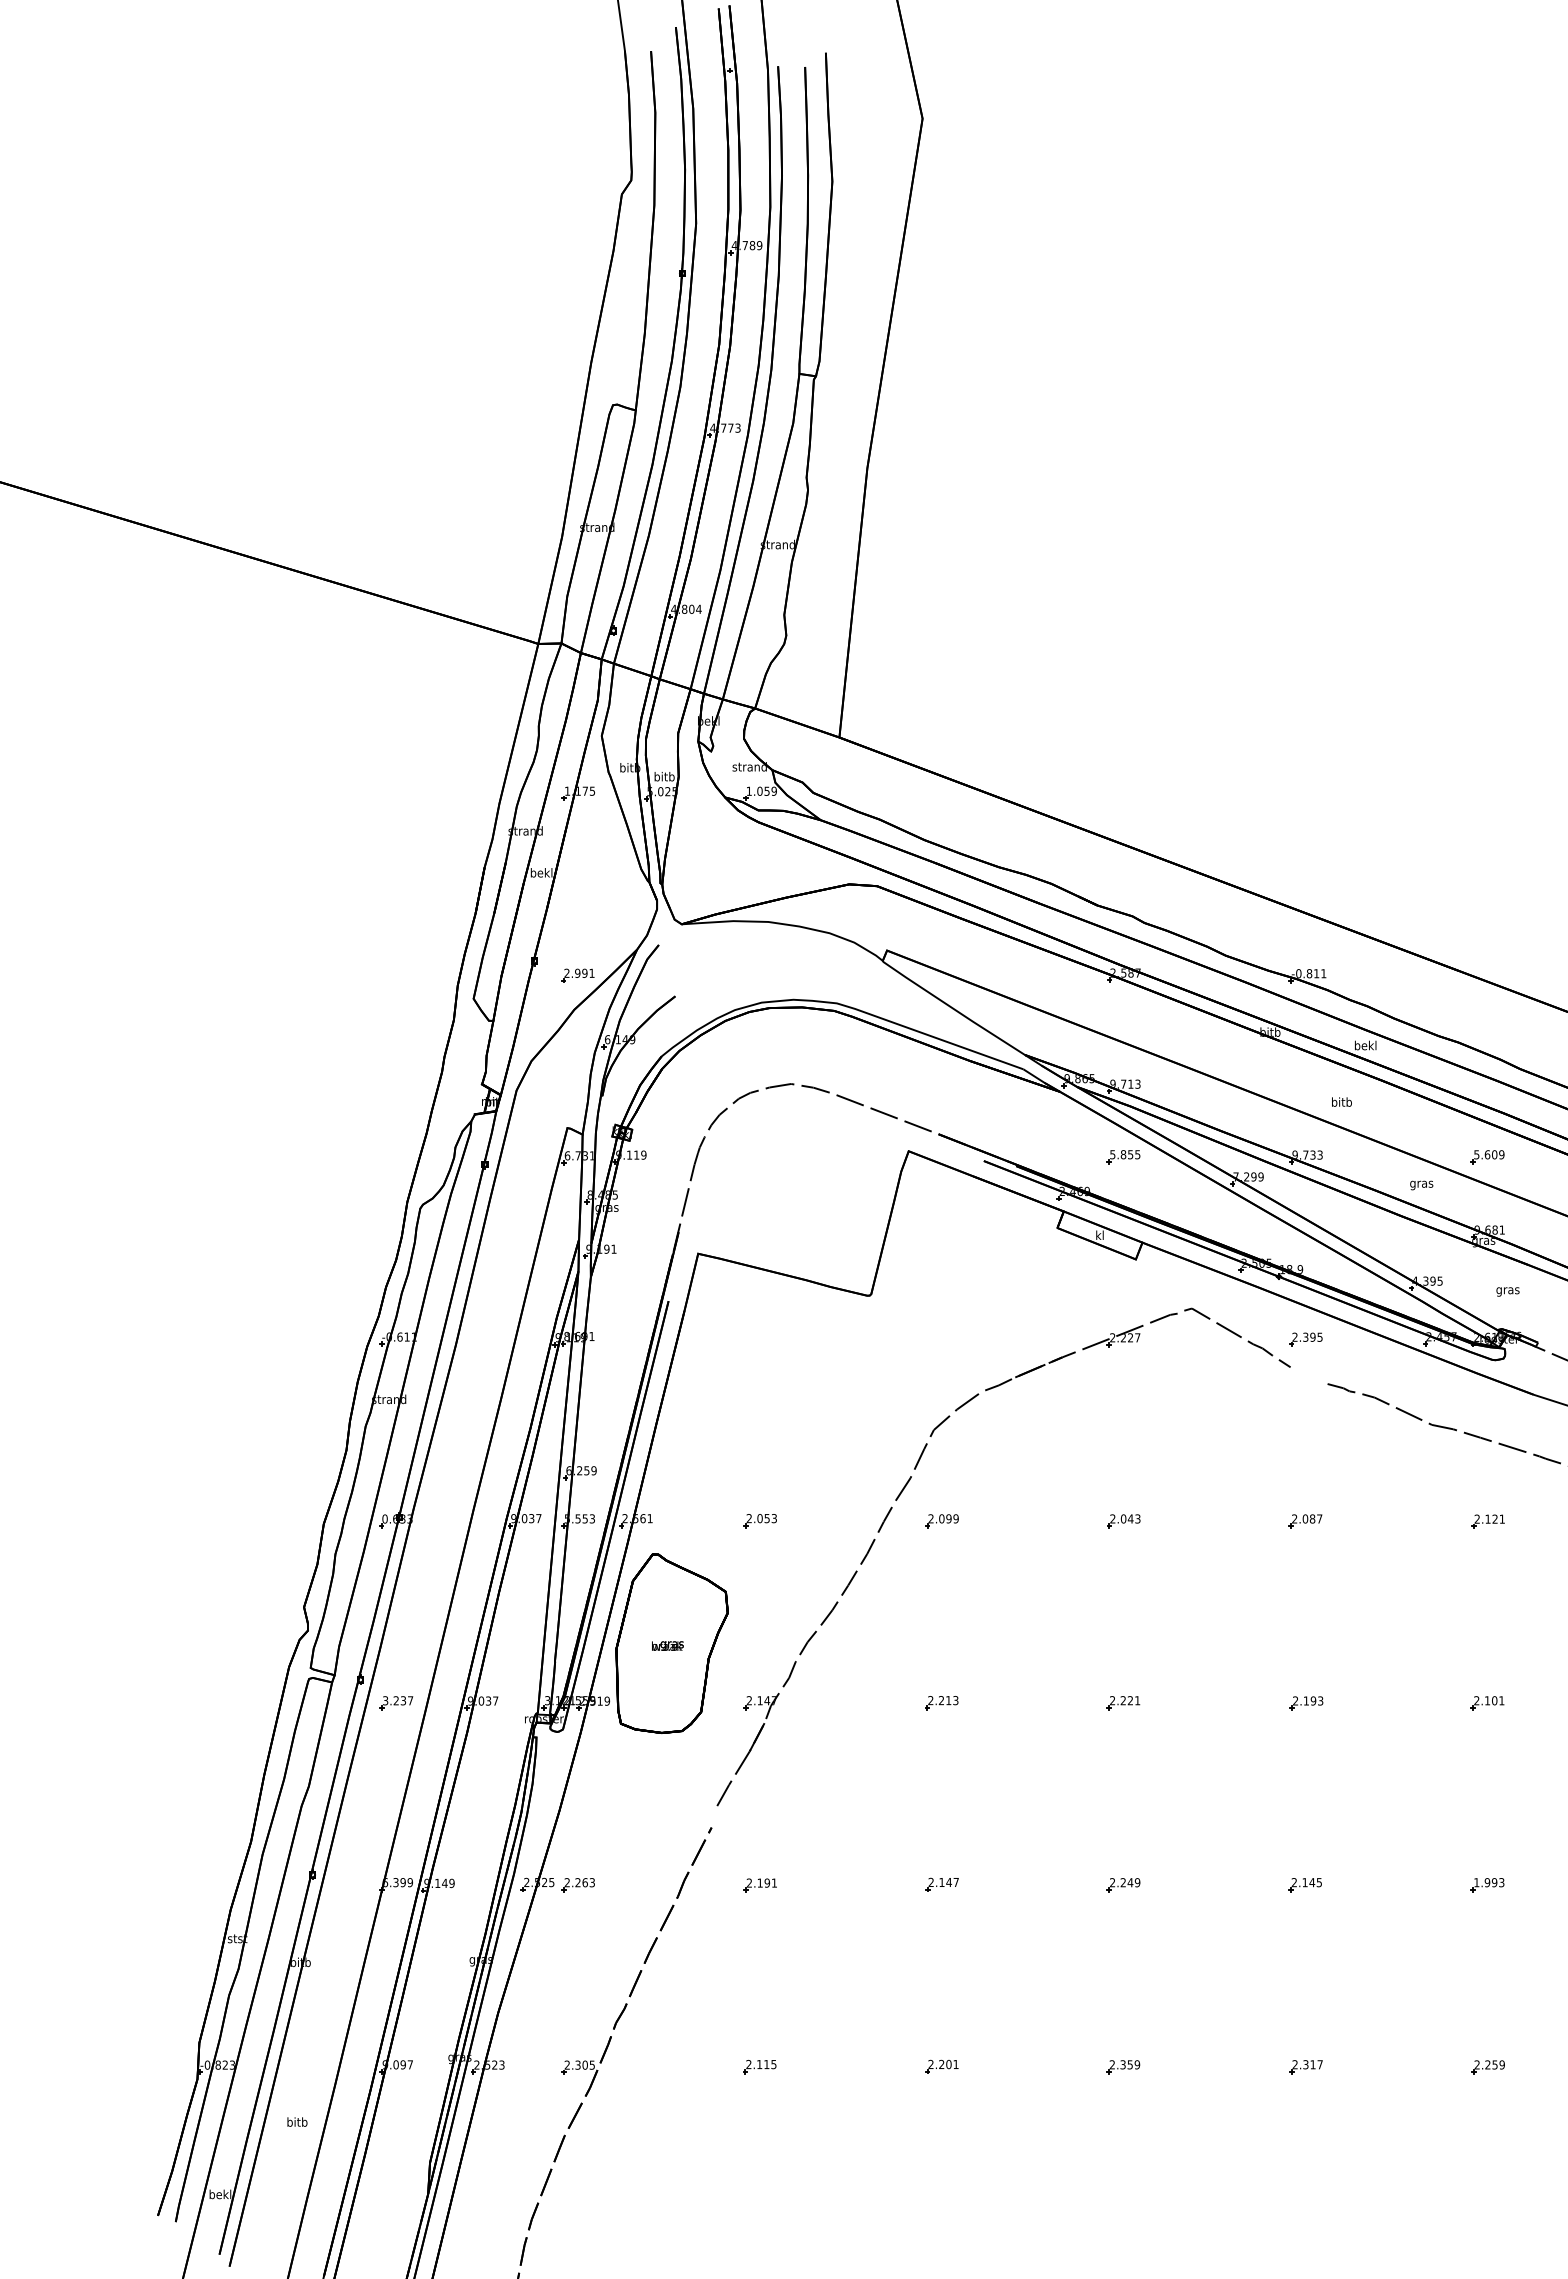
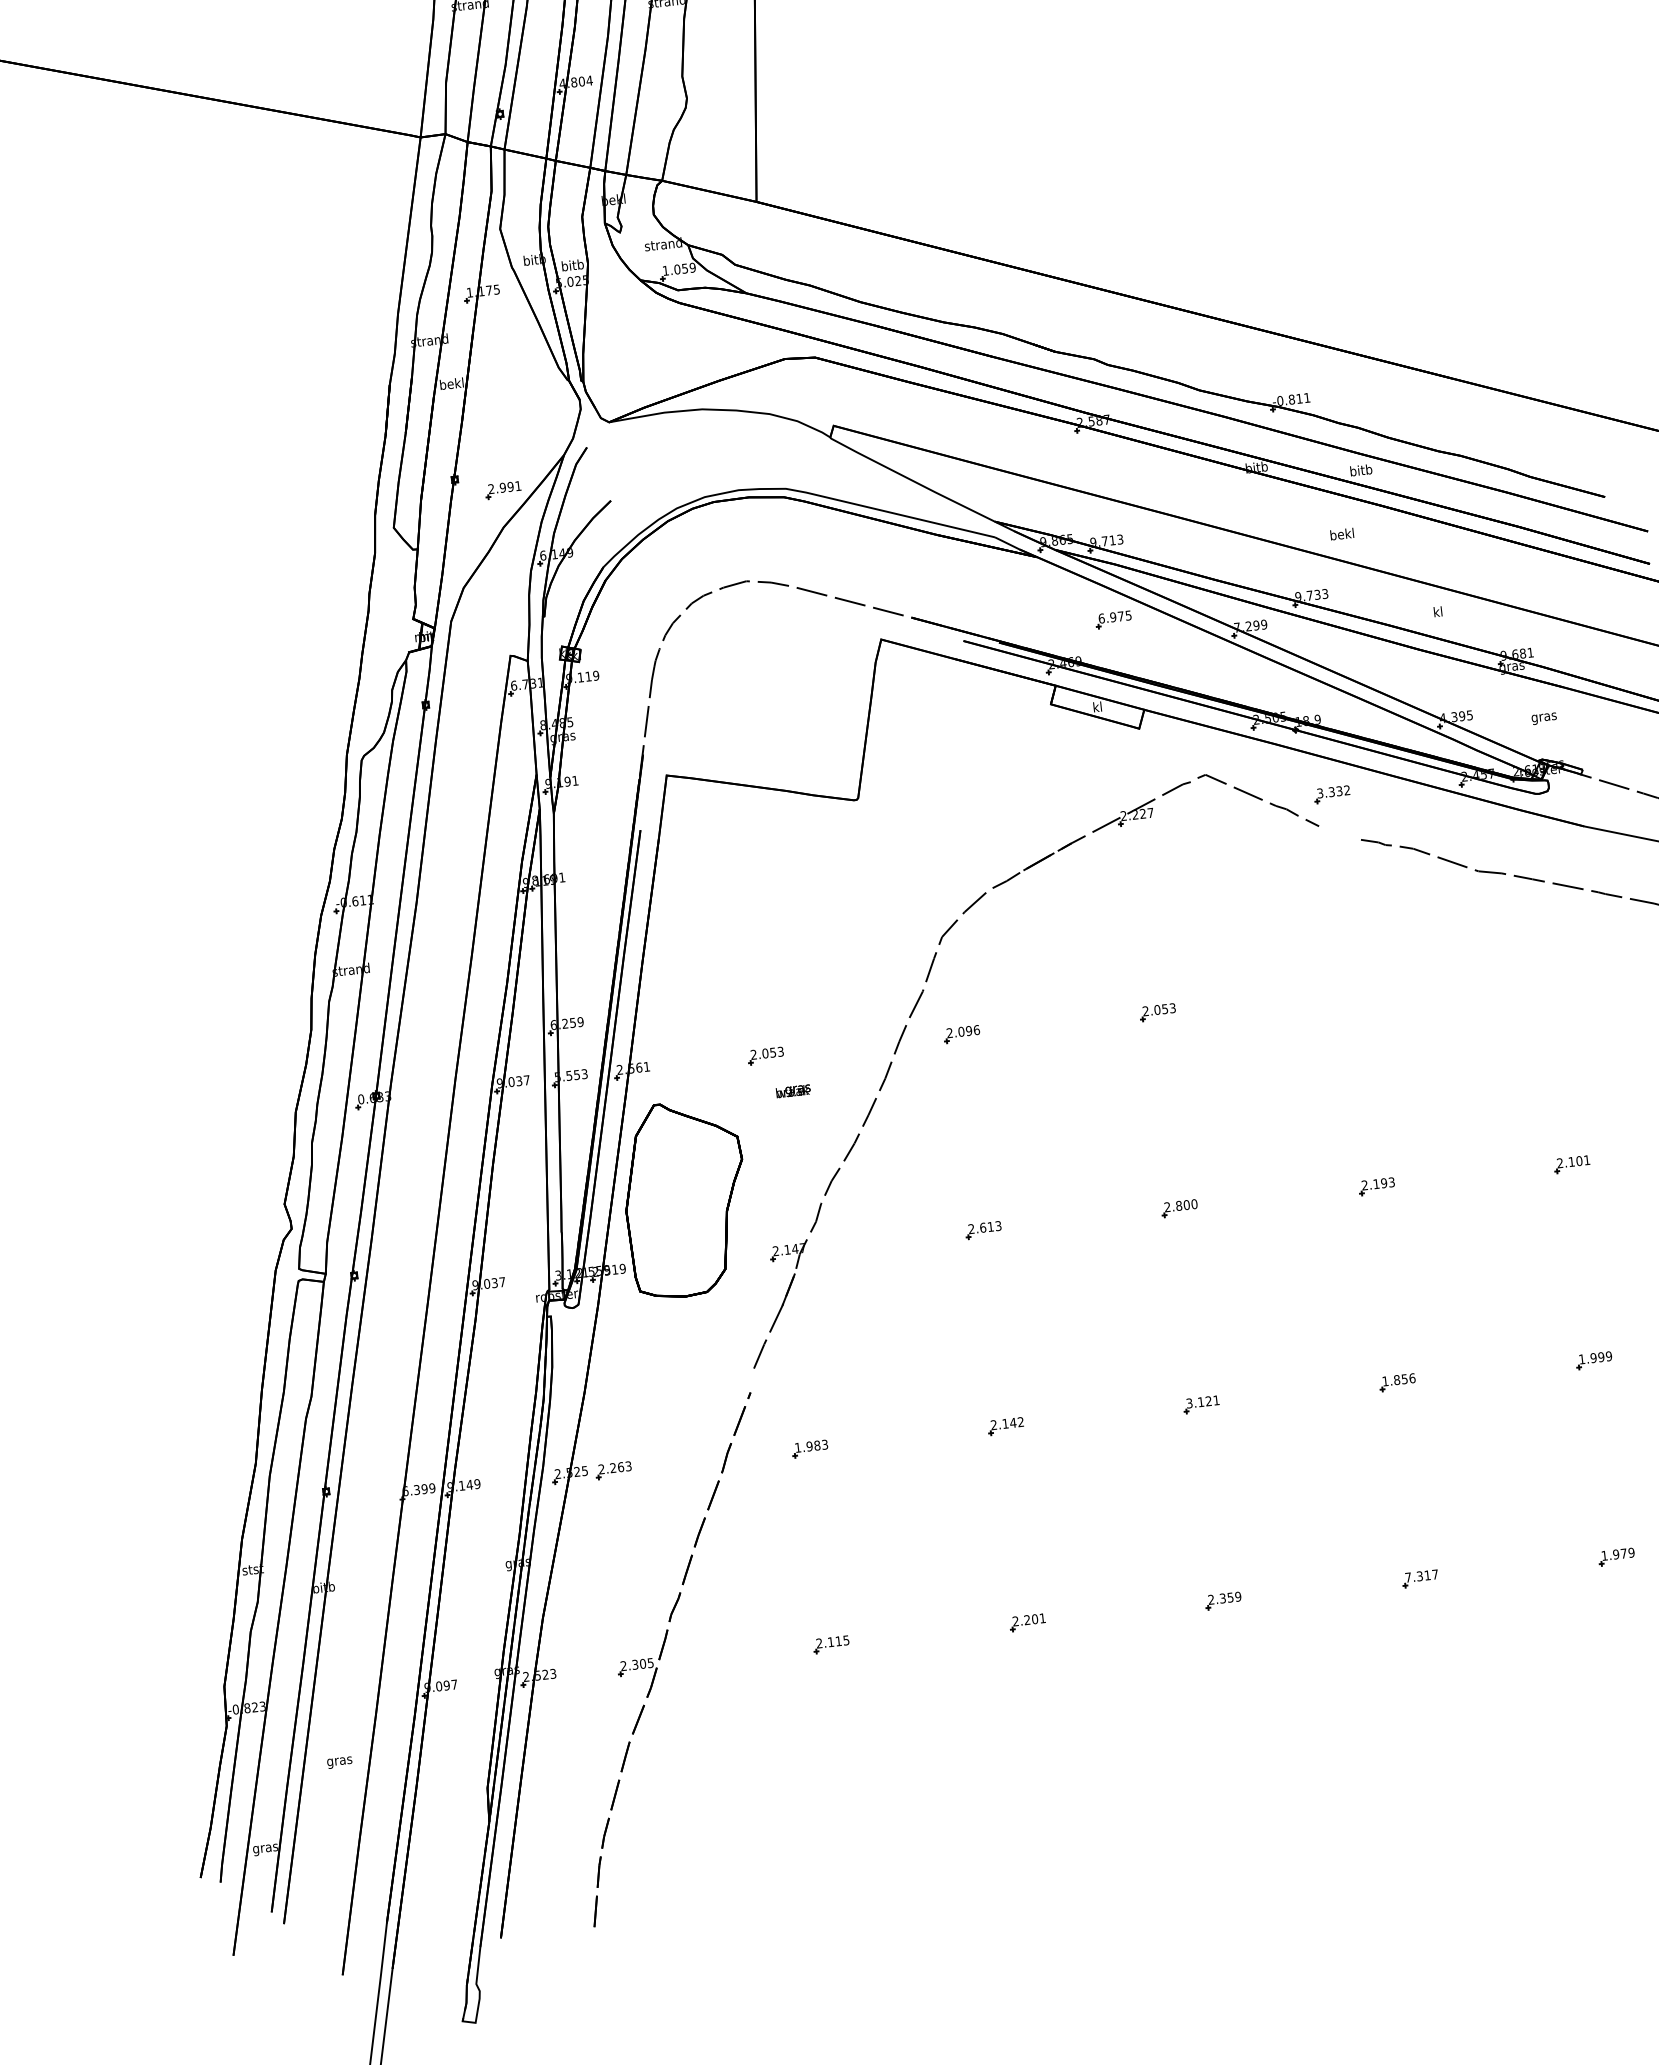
text: (1365, 1045) -> (1360, 470), bekl -> bitb
text: (1341, 1101) -> (1341, 533), bitb -> bekl
text: (1121, 1154) -> (1111, 617), 5.855 -> 6.975
part: (1487, 1157) -> (1505, 576), removed
text: (1421, 1184) -> (1438, 613), gras -> kl
text: (1307, 1336) -> (1333, 791), 2.395 -> 3.332
text: (955, 1518) -> (976, 1029), 2.099 -> 2.096
text: (1130, 1518) -> (1164, 1008), 2.043 -> 2.053
part: (1305, 1521) -> (1353, 990), removed
part: (1487, 1521) -> (1549, 968), removed
text: (667, 1645) -> (793, 1090), moved
text: (941, 1700) -> (983, 1227), 2.213 -> 2.613
text: (1130, 1700) -> (1186, 1204), 2.221 -> 2.800
part: (396, 1703) -> (395, 1296), removed
text: (955, 1881) -> (1019, 1421), 2.147 -> 2.142
text: (761, 1882) -> (810, 1445), 2.191 -> 1.983
text: (1125, 1882) -> (1203, 1401), 2.249 -> 3.121
text: (1306, 1882) -> (1398, 1379), 2.145 -> 1.856
text: (1501, 1882) -> (1608, 1356), 1.993 -> 1.999
text: (1294, 2064) -> (1407, 1577), 2.317 -> 7.317
text: (1485, 2064) -> (1613, 1554), 2.259 -> 1.979
text: (296, 2123) -> (338, 1761), bitb -> gras
text: (219, 2195) -> (264, 1848), bekl -> gras

